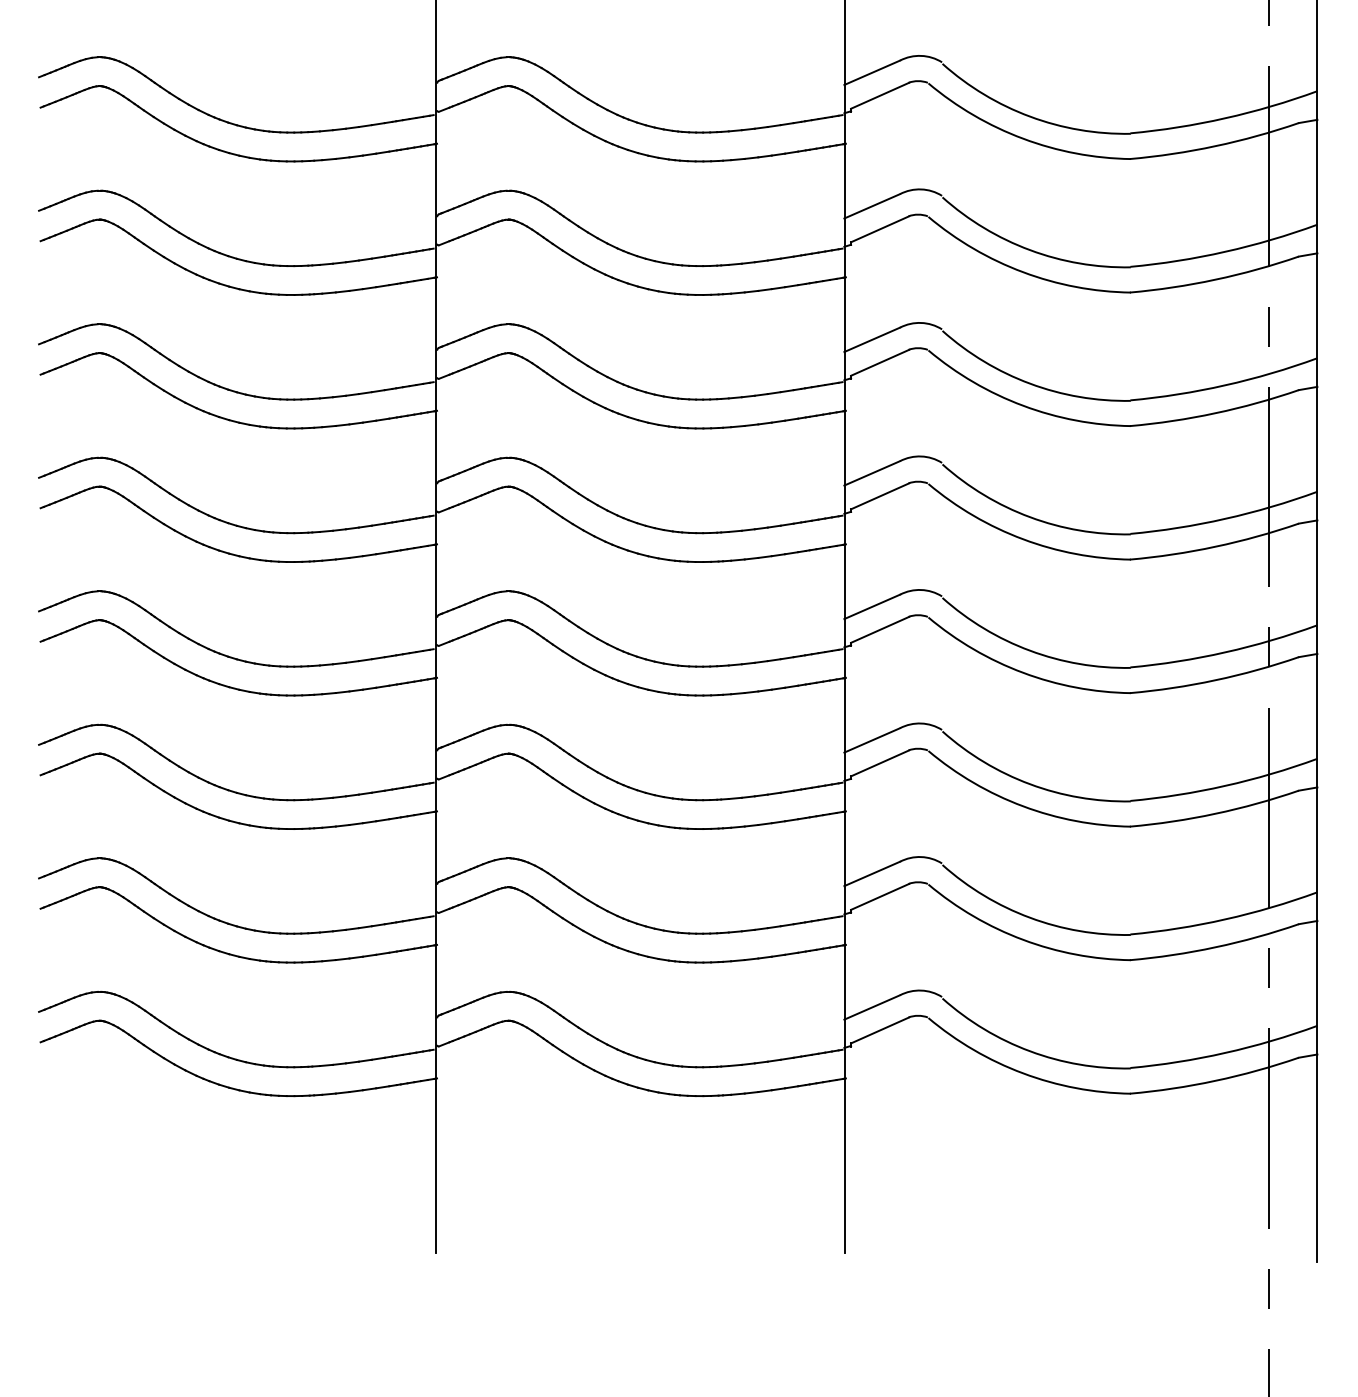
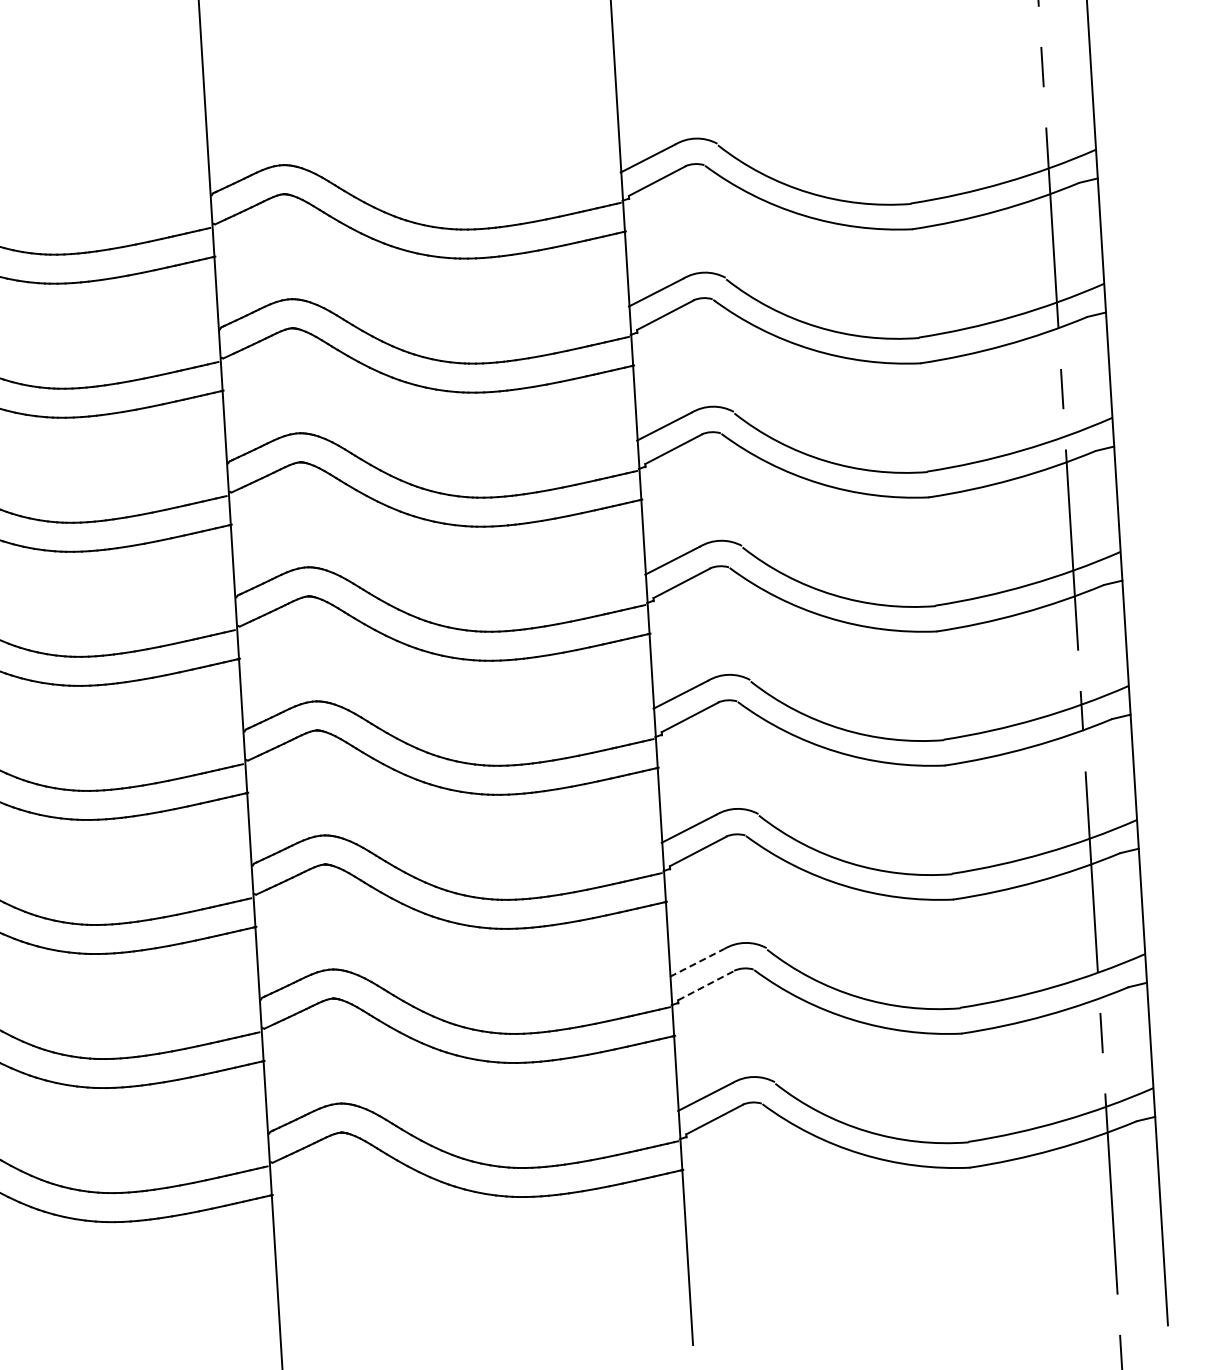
line: (872, 873) -> (697, 962), solid -> dashed
line: (880, 896) -> (706, 985), solid -> dashed

